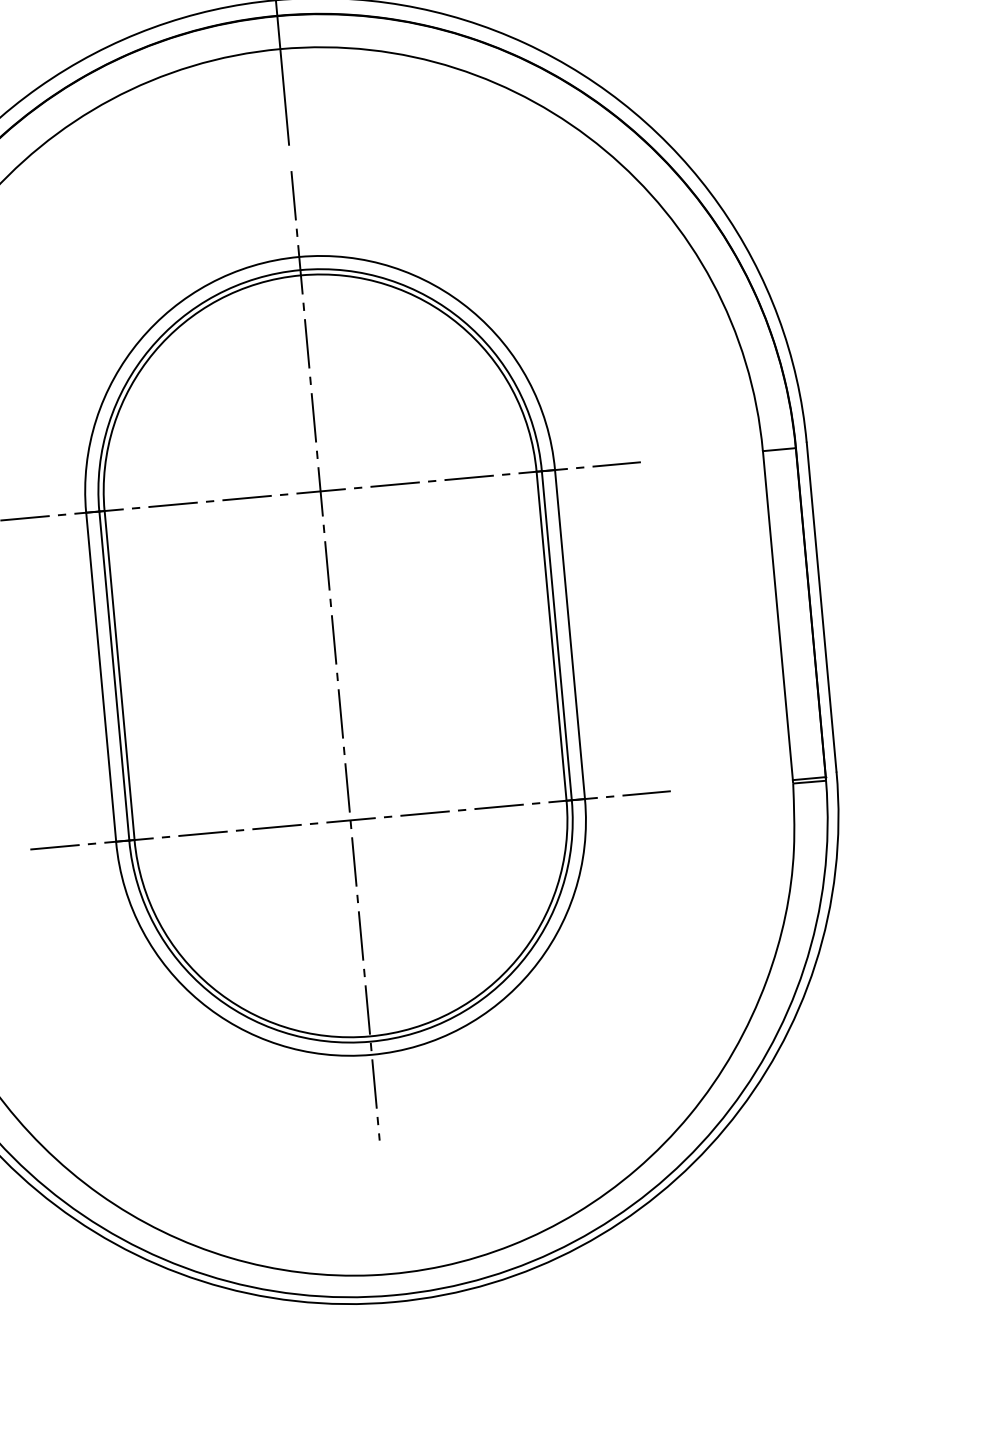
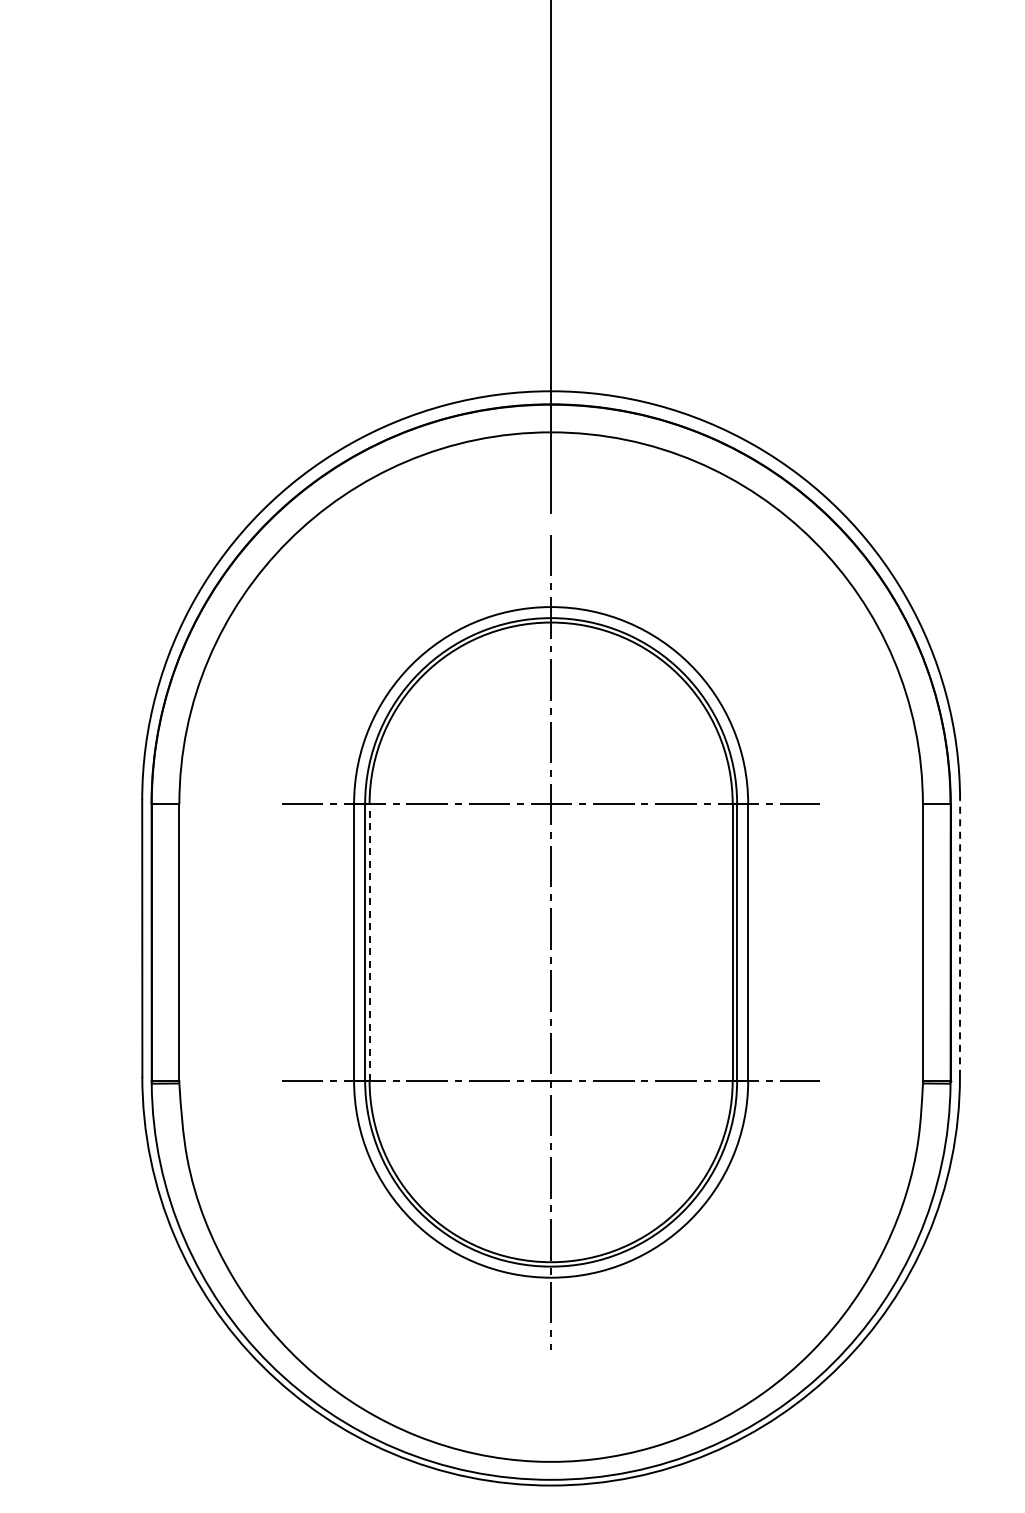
line: (822, 606) -> (960, 938), solid -> dashed
line: (119, 674) -> (369, 941), solid -> dashed

